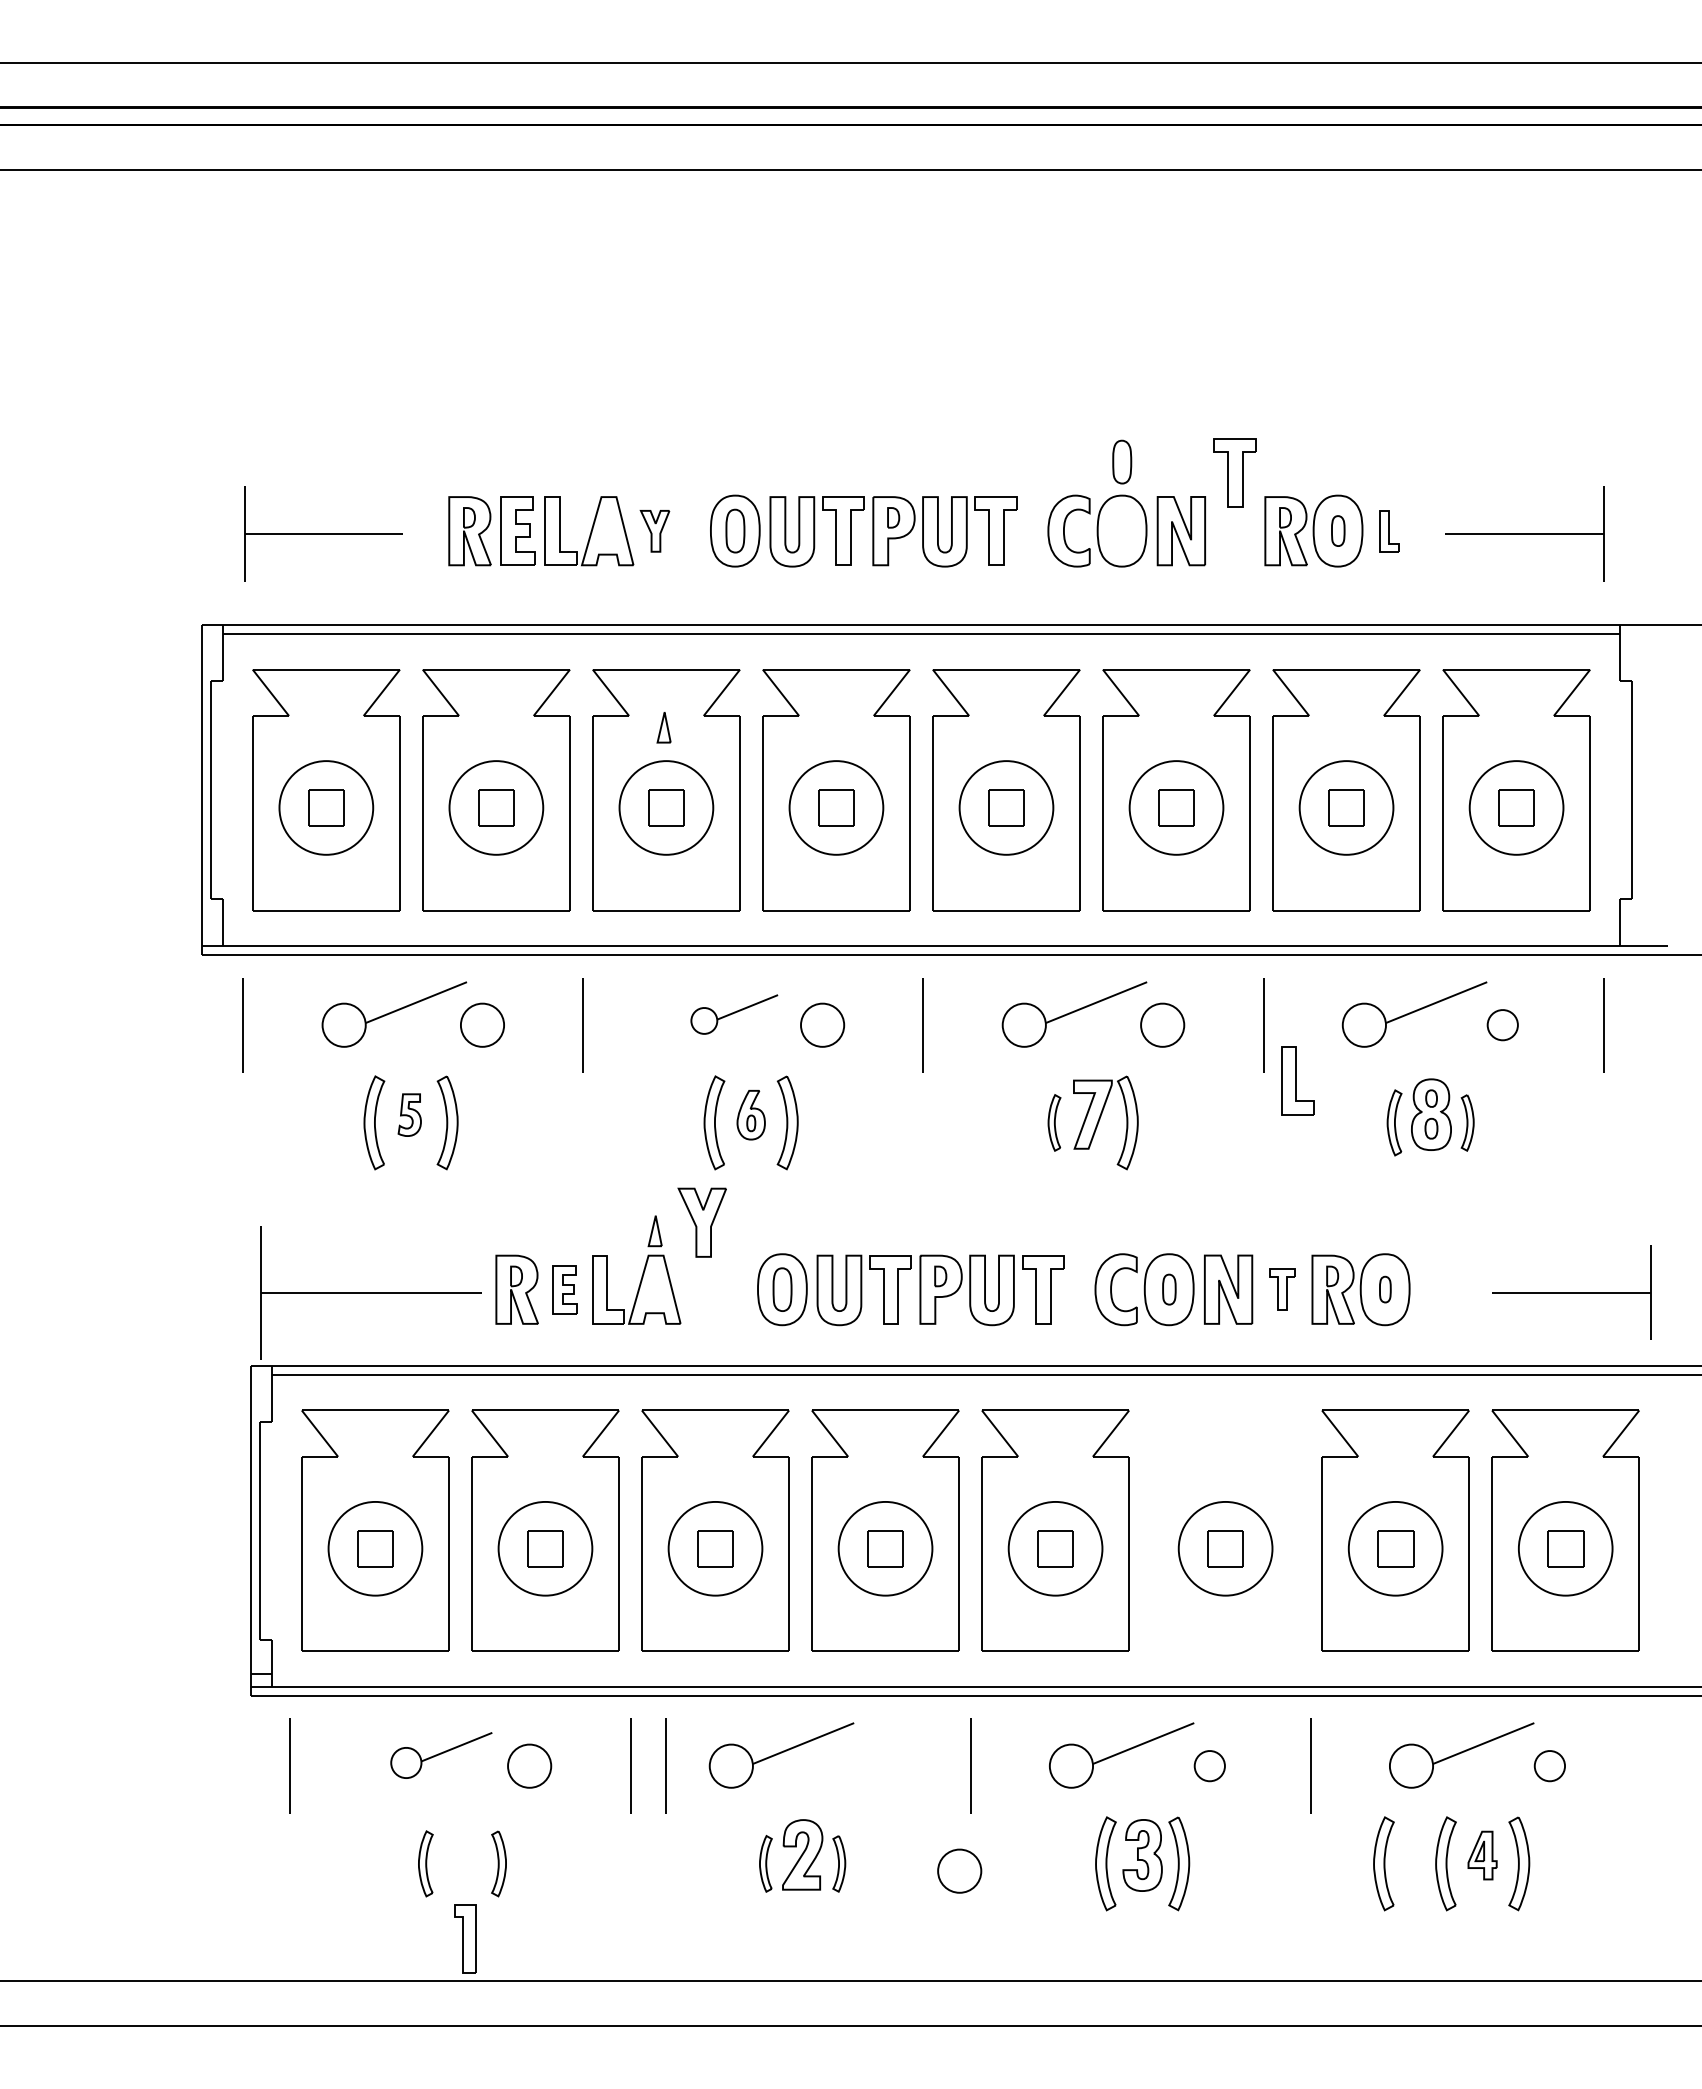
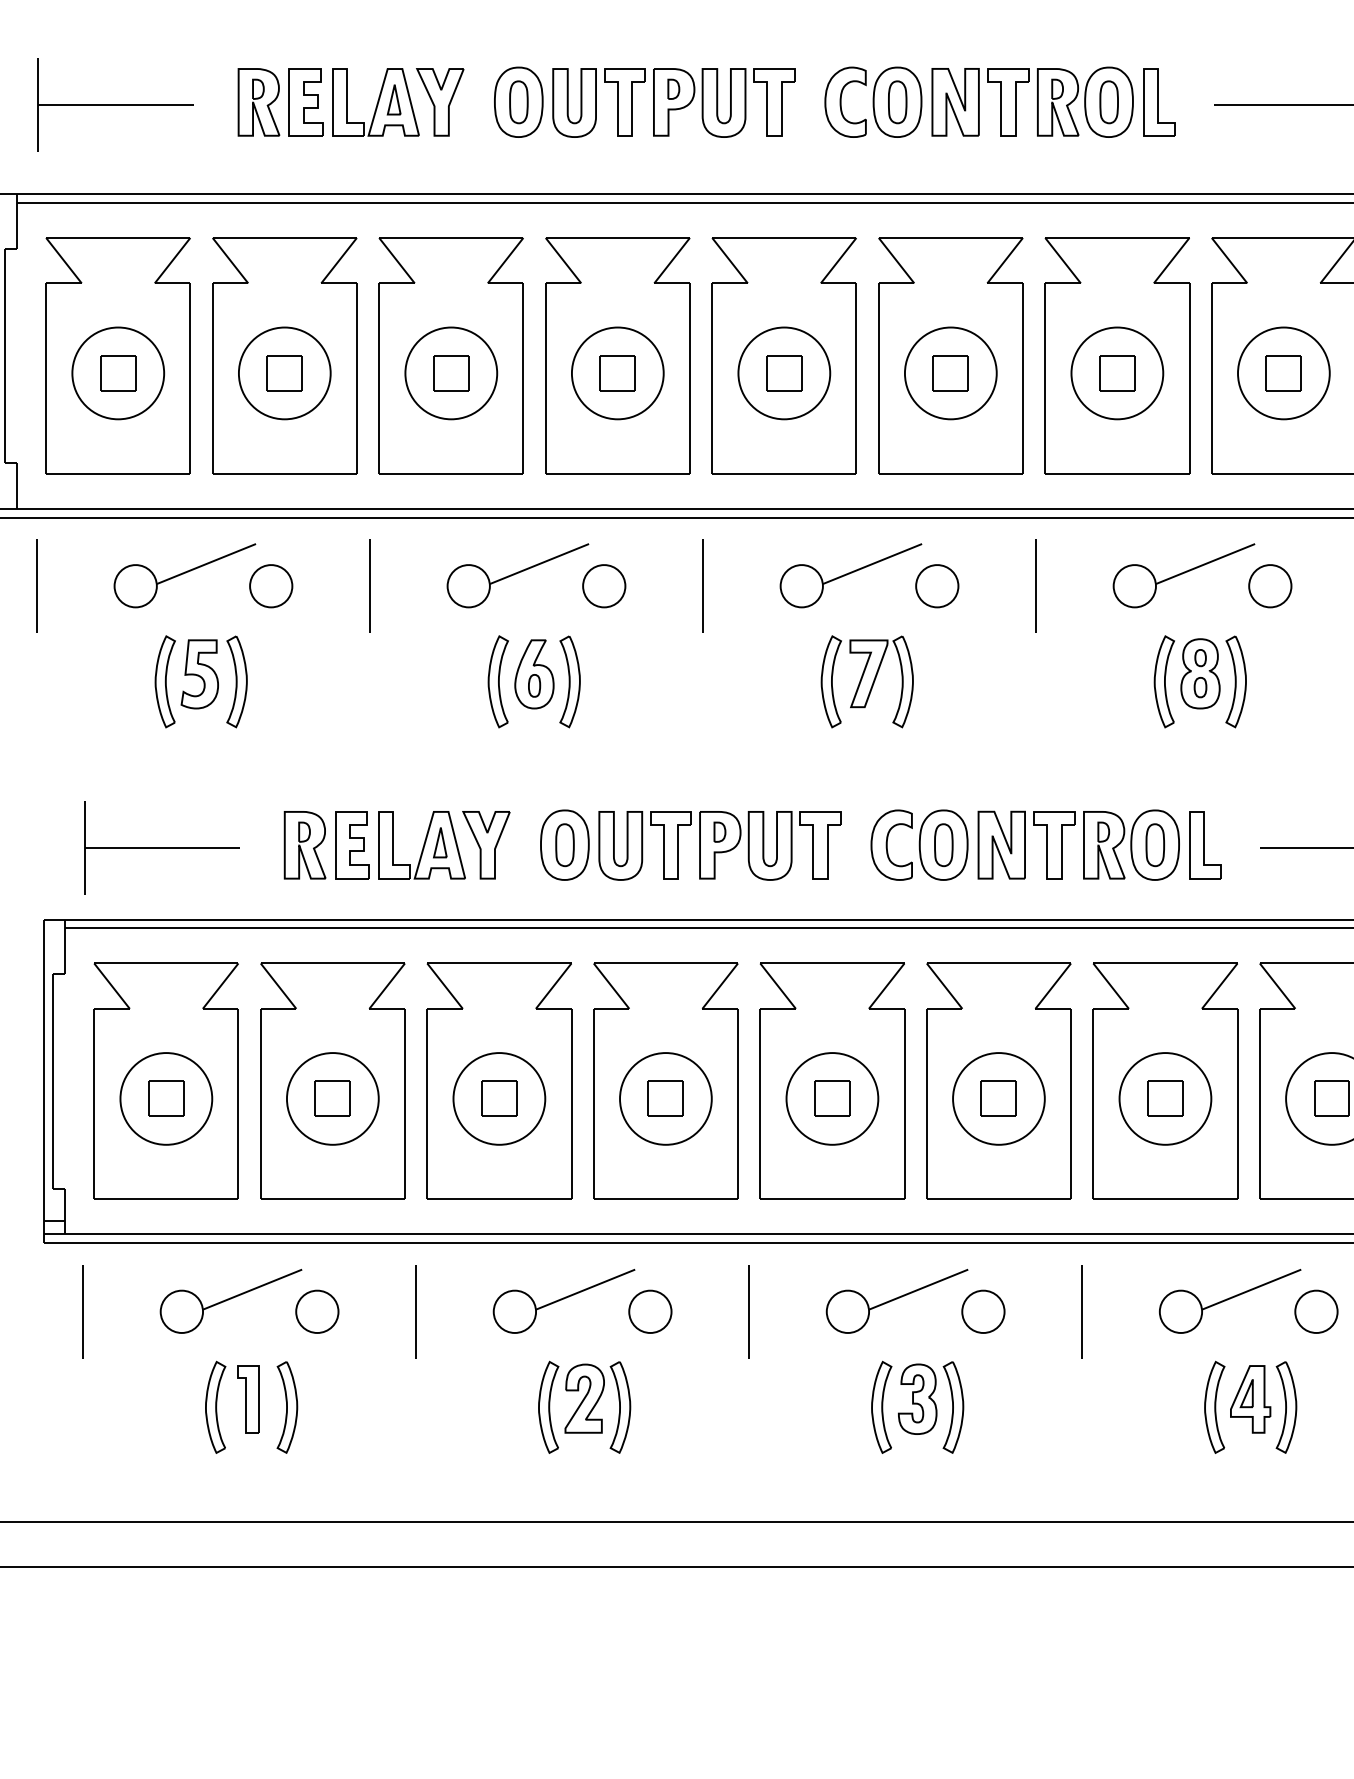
part: (1122, 461) -> (897, 101), moved
part: (1234, 472) -> (1007, 101), moved
part: (1338, 530) -> (1109, 101), size x1.43
part: (1389, 530) -> (1159, 101), size x1.67
part: (654, 531) -> (439, 102), size x1.67
part: (663, 727) -> (393, 99), moved
part: (734, 1014) -> (517, 575), size x1.67
part: (1502, 1024) -> (1270, 585), size x1.43
part: (1297, 1080) -> (1205, 845), moved
part: (409, 1114) -> (199, 673), size x1.67
part: (750, 1114) -> (533, 673), size x1.43
part: (1054, 1122) -> (831, 681), size x1.67
part: (1394, 1122) -> (1164, 681), size x1.43
part: (1467, 1122) -> (1235, 681), size x1.67
part: (701, 1222) -> (485, 845), moved
part: (654, 1231) -> (439, 843), moved
part: (564, 1289) -> (351, 845), size x1.43
part: (1169, 1289) -> (943, 845), size x1.43
part: (1282, 1289) -> (1054, 845), size x1.67
part: (1385, 1289) -> (1155, 845), size x1.67
part: (370, 1292) -> (161, 847), size x0.71
part: (1225, 1530) -> (998, 1081), added
part: (441, 1755) -> (231, 1301), size x1.43
line: (665, 1765) -> (450, 1311), removed
part: (1209, 1765) -> (983, 1311), size x1.43
part: (1549, 1765) -> (1316, 1311), size x1.43
part: (1482, 1855) -> (1250, 1399), size x1.43
part: (425, 1863) -> (215, 1407), size x1.43
part: (498, 1863) -> (286, 1407), size x1.43
part: (765, 1863) -> (548, 1407), size x1.67
part: (839, 1863) -> (620, 1407), size x1.67
part: (1383, 1863) -> (1153, 1407), removed
part: (959, 1870) -> (650, 1311), moved
part: (465, 1938) -> (248, 1399), moved

